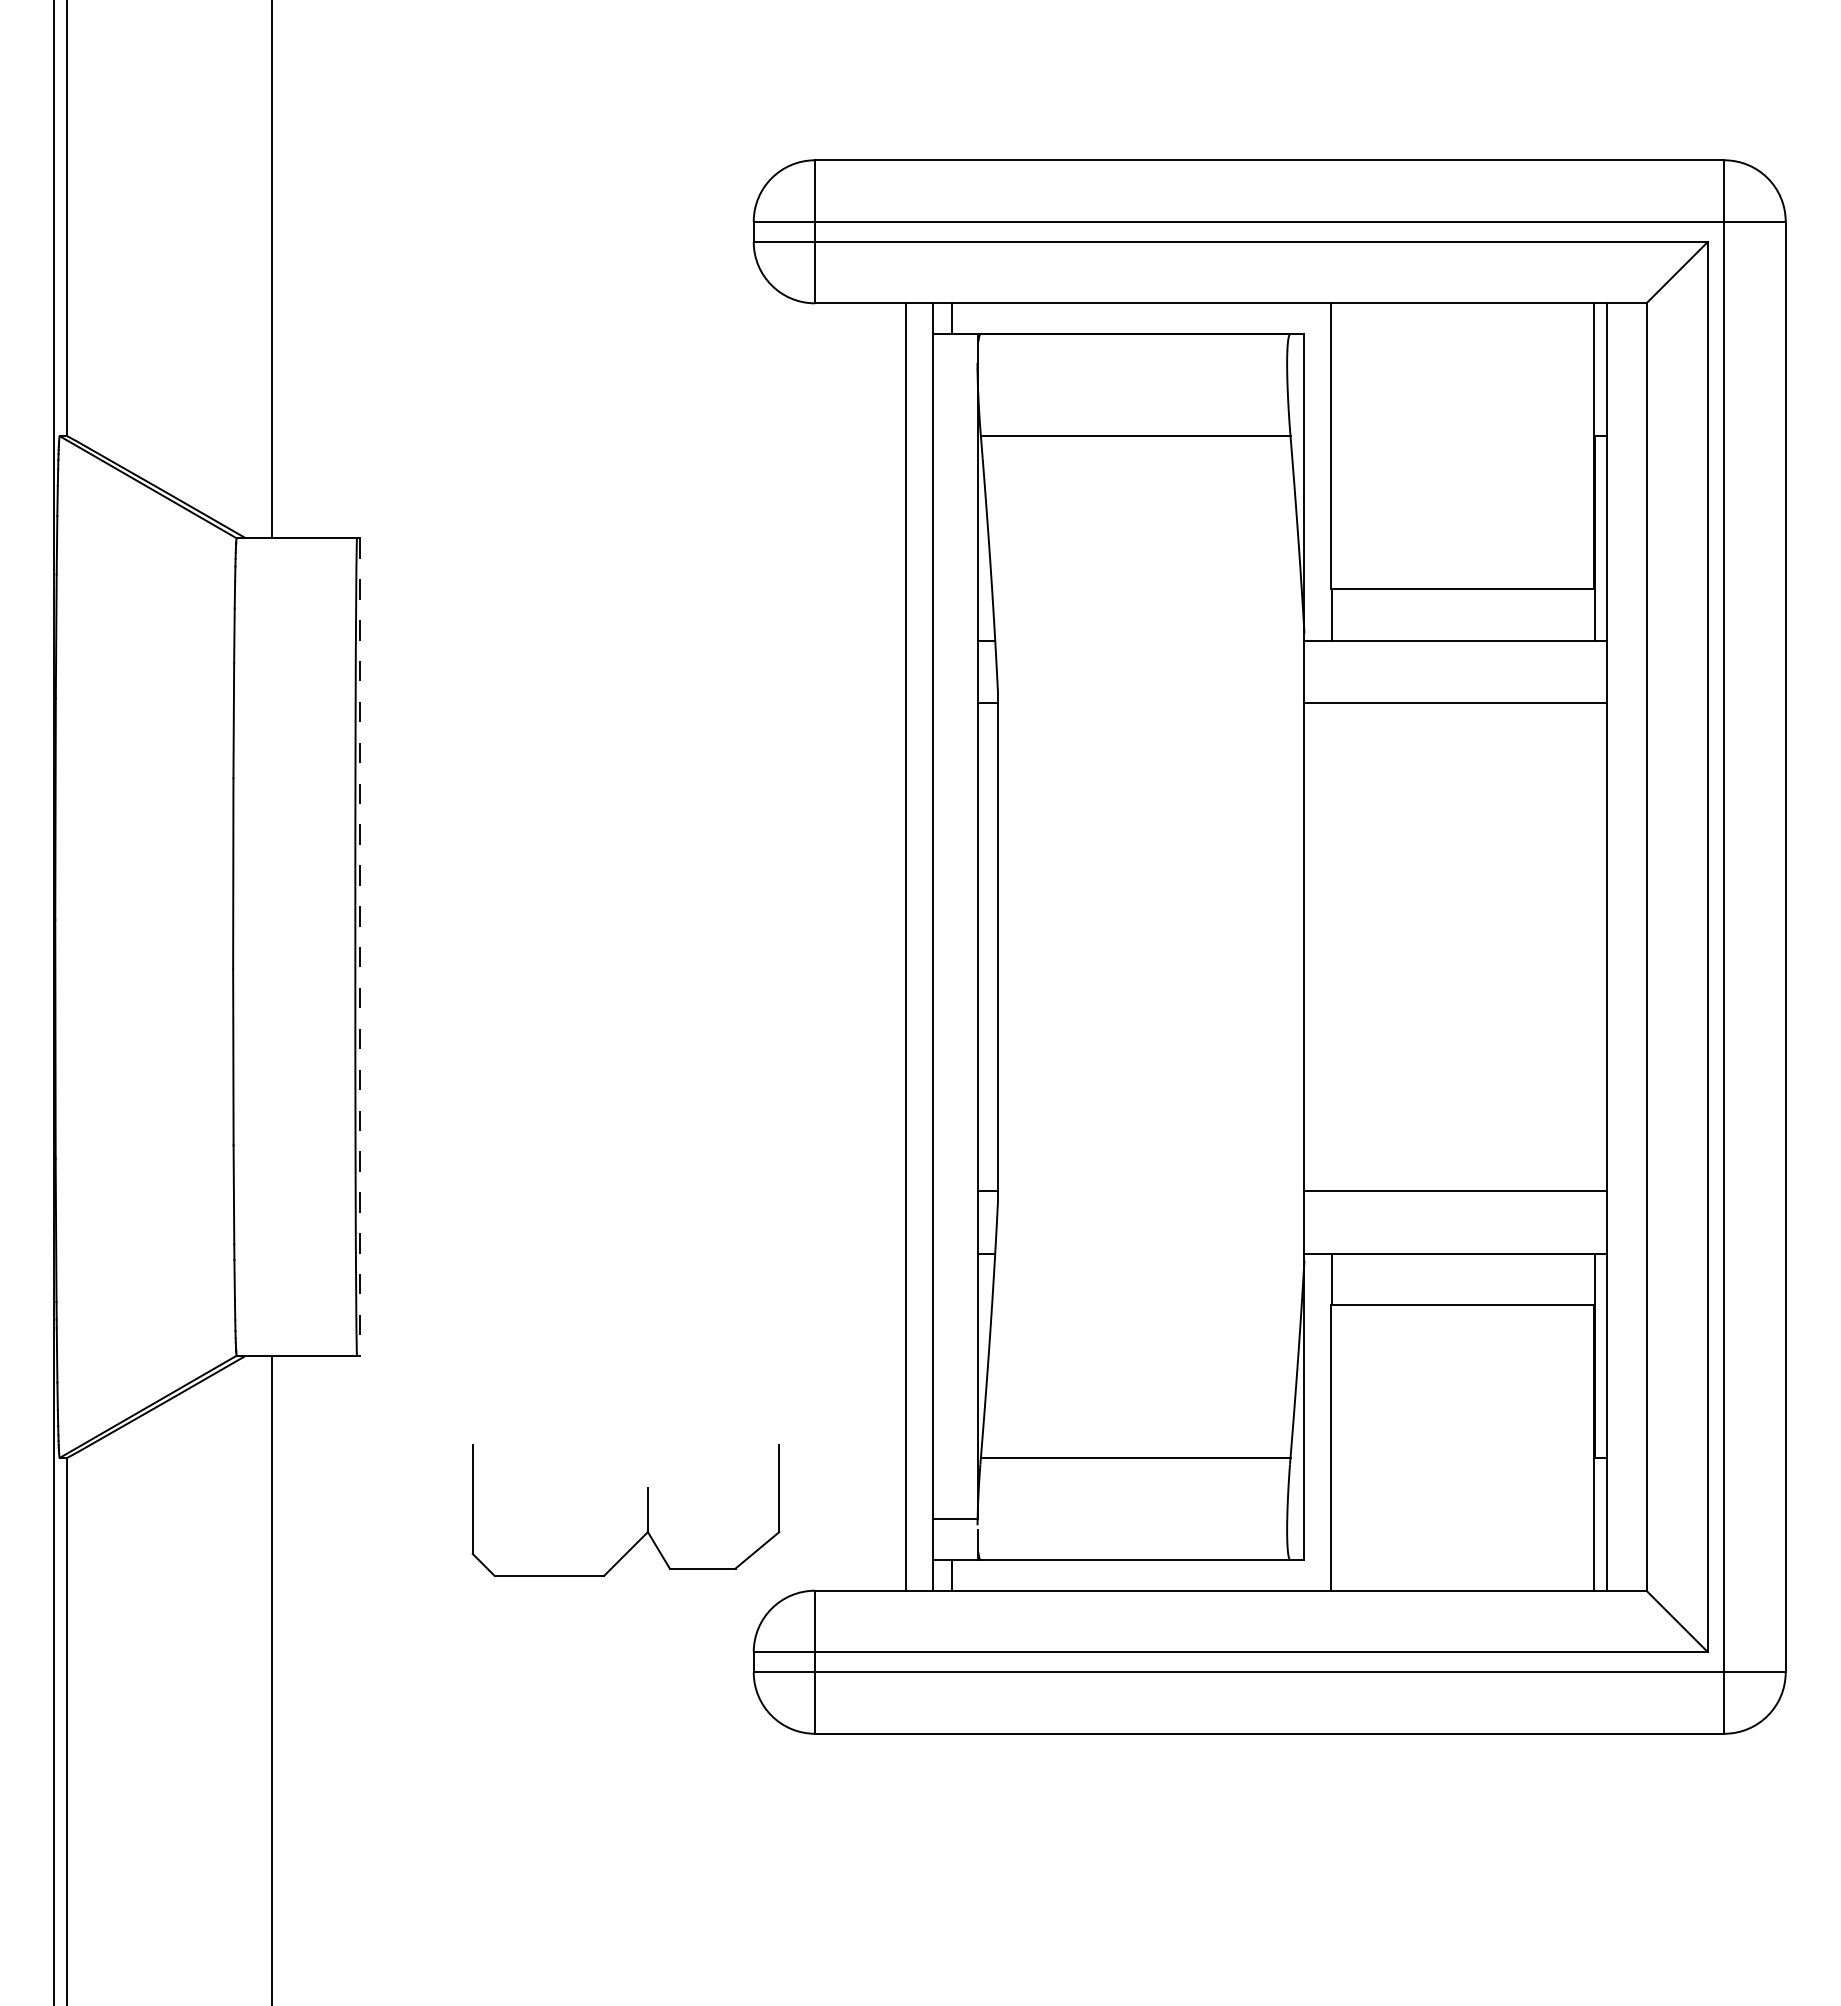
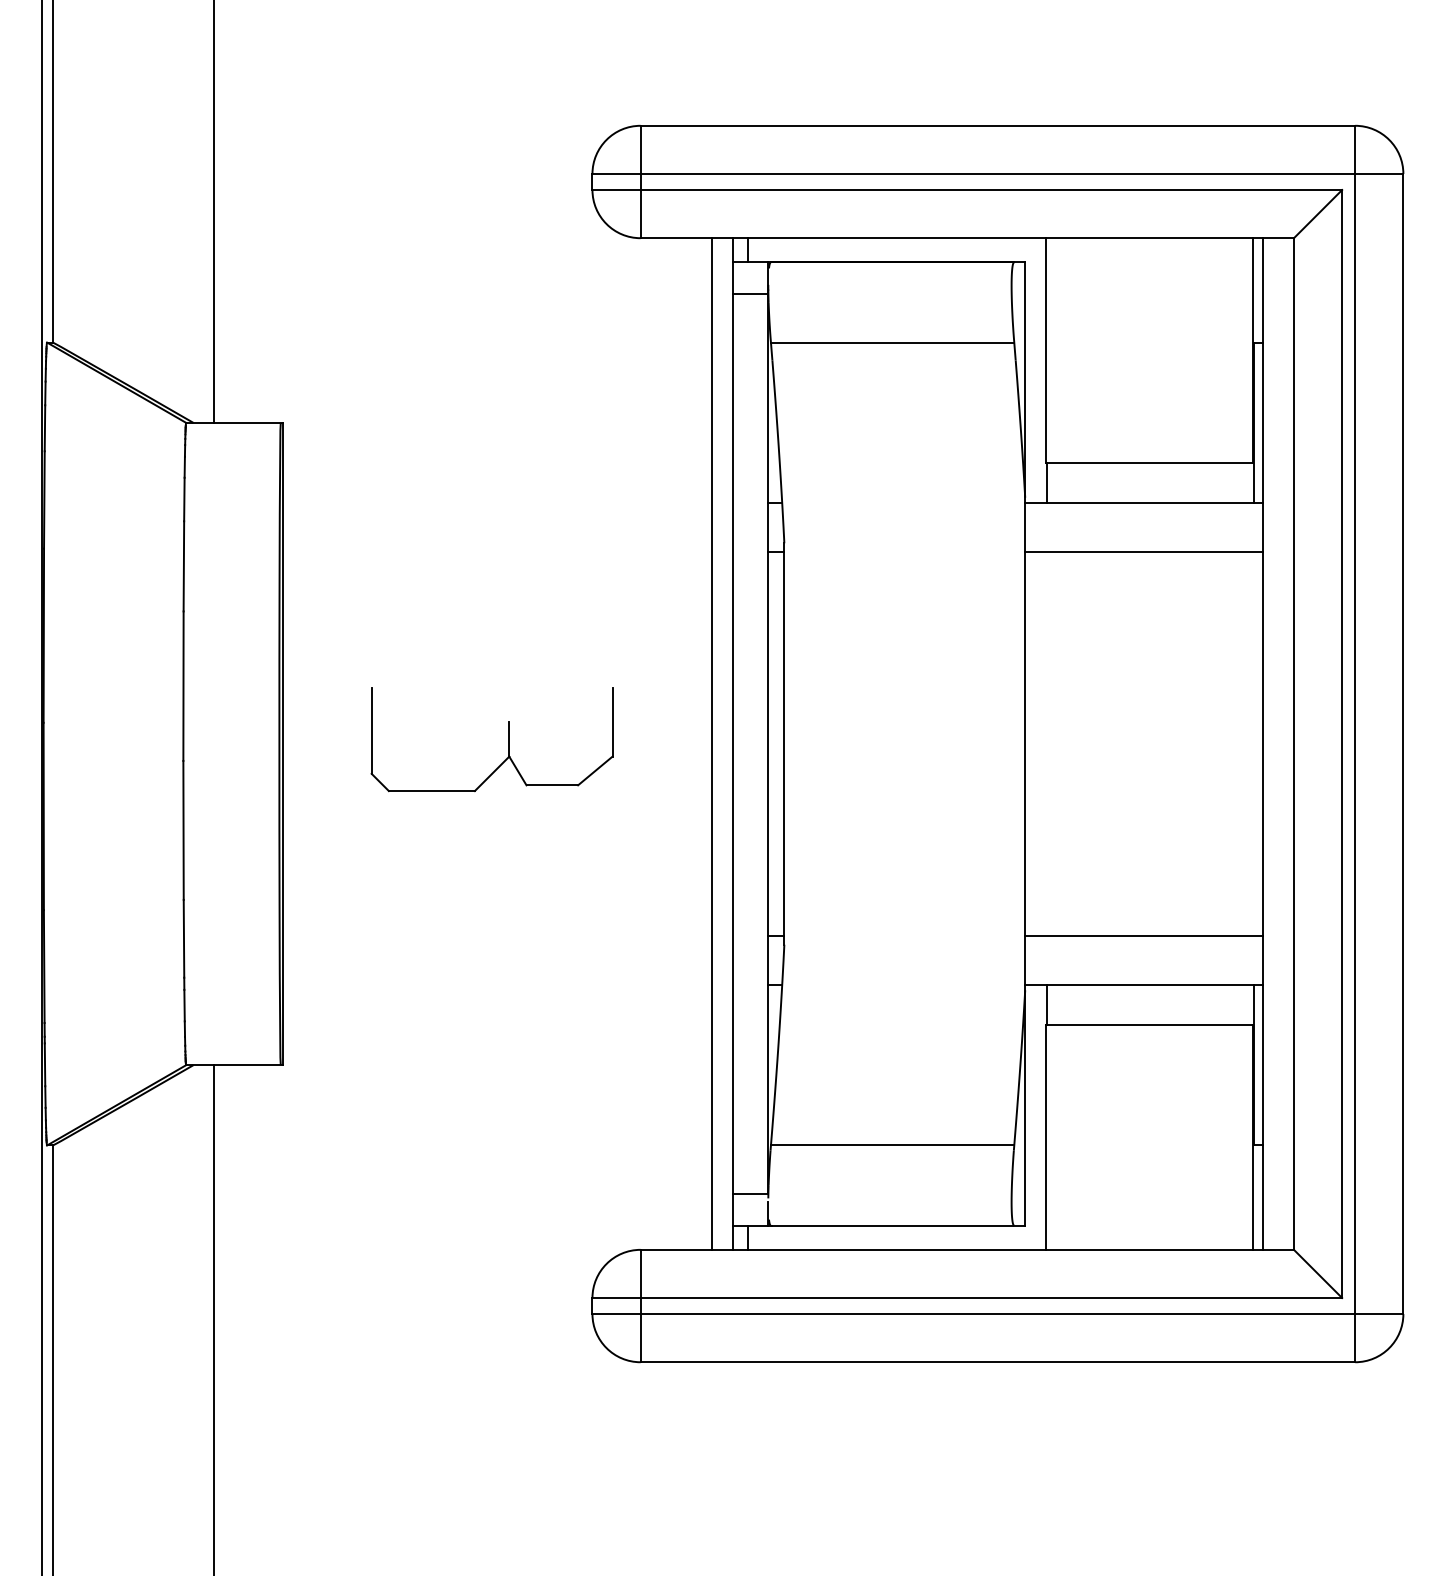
line: (954, 374) -> (750, 294), added
line: (360, 947) -> (283, 744), dashed -> solid
part: (647, 1510) -> (508, 739), moved

